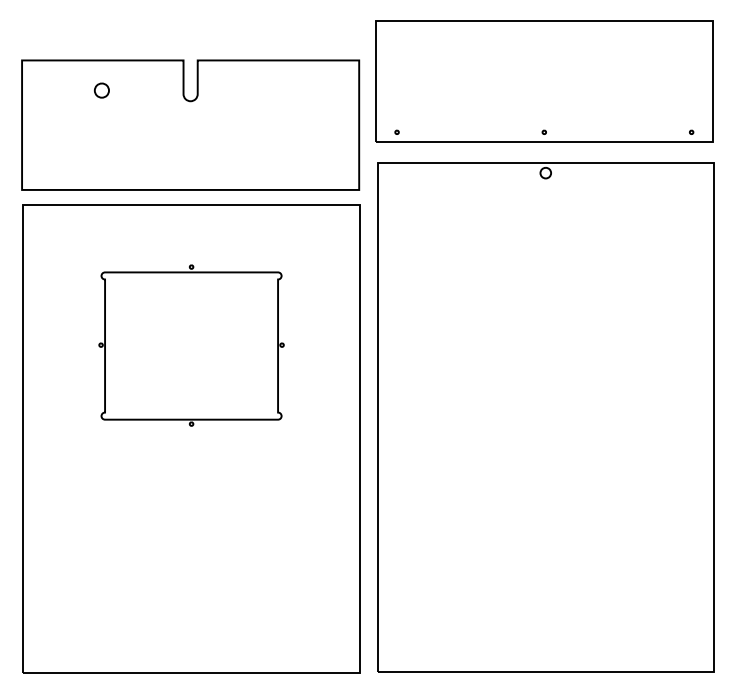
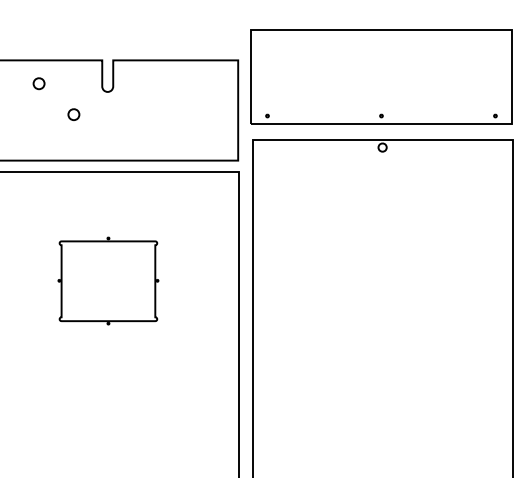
part: (146, 130) -> (73, 114), added
part: (191, 345) -> (108, 280), size x0.7

